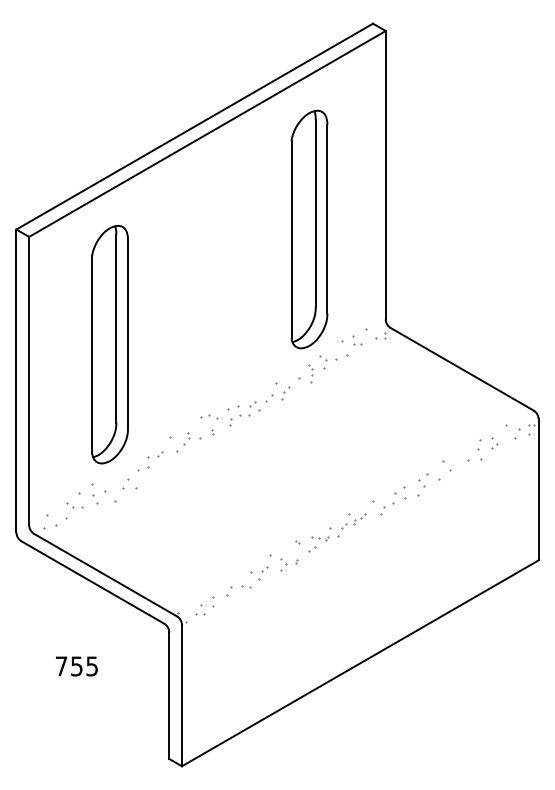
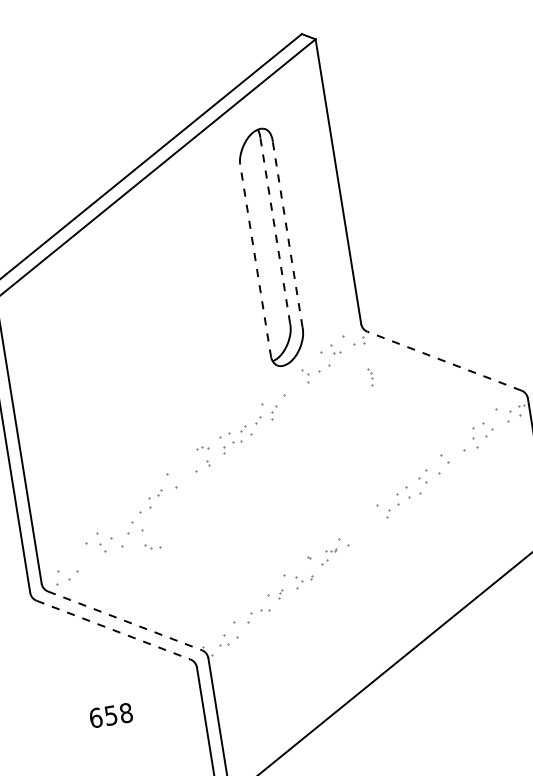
line: (315, 213) -> (275, 230), solid -> dashed
line: (327, 219) -> (287, 234), solid -> dashed
line: (291, 239) -> (255, 260), solid -> dashed
part: (109, 344) -> (92, 392), removed
line: (461, 369) -> (443, 361), solid -> dashed
part: (310, 373) -> (370, 377), moved
part: (209, 416) -> (202, 447), size x0.7
part: (186, 438) -> (183, 473), removed
part: (494, 443) -> (488, 429), size x1.4
part: (74, 505) -> (152, 545), moved
part: (353, 521) -> (361, 528), removed
part: (320, 538) -> (331, 550), size x0.6
part: (263, 573) -> (280, 594), size x0.6
line: (106, 575) -> (125, 621), solid -> dashed
line: (93, 582) -> (114, 630), solid -> dashed
part: (213, 601) -> (235, 629), size x1.6
text: (76, 666) -> (110, 715), 755 -> 658

